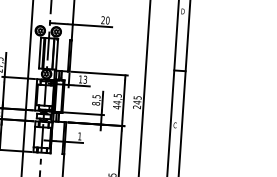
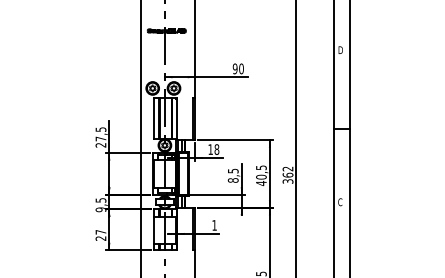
text: (102, 19) -> (234, 68), 20 -> 90
text: (85, 79) -> (216, 149), 13 -> 18
text: (136, 101) -> (287, 174), 245 -> 362
text: (117, 102) -> (261, 176), 44,5 -> 40,5

